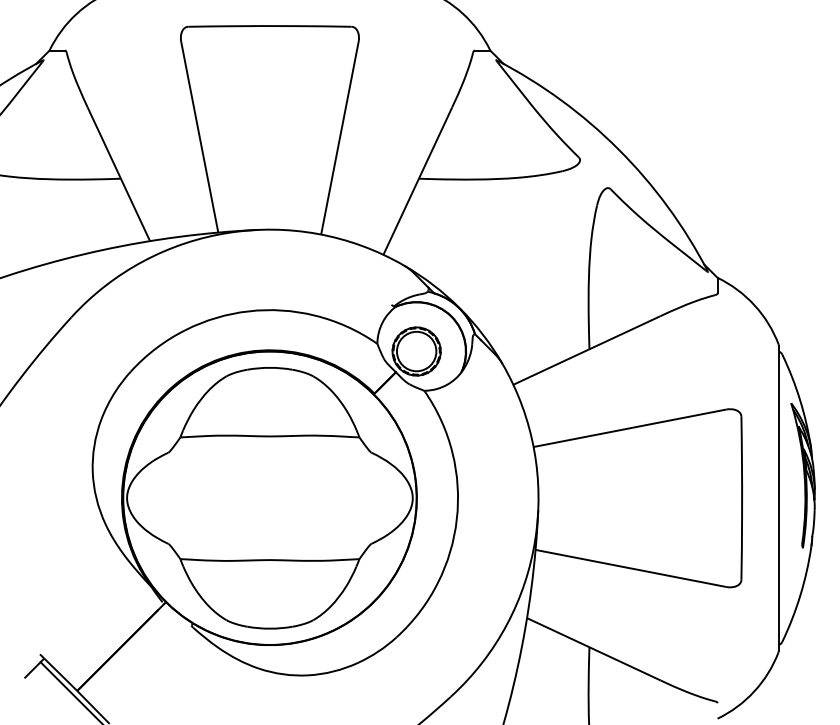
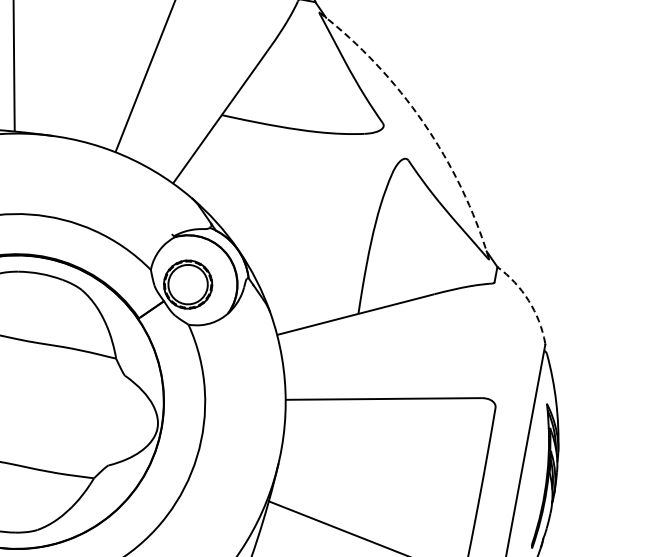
arc: (618, 149) -> (423, 122), solid -> dashed
arc: (754, 305) -> (528, 300), solid -> dashed

